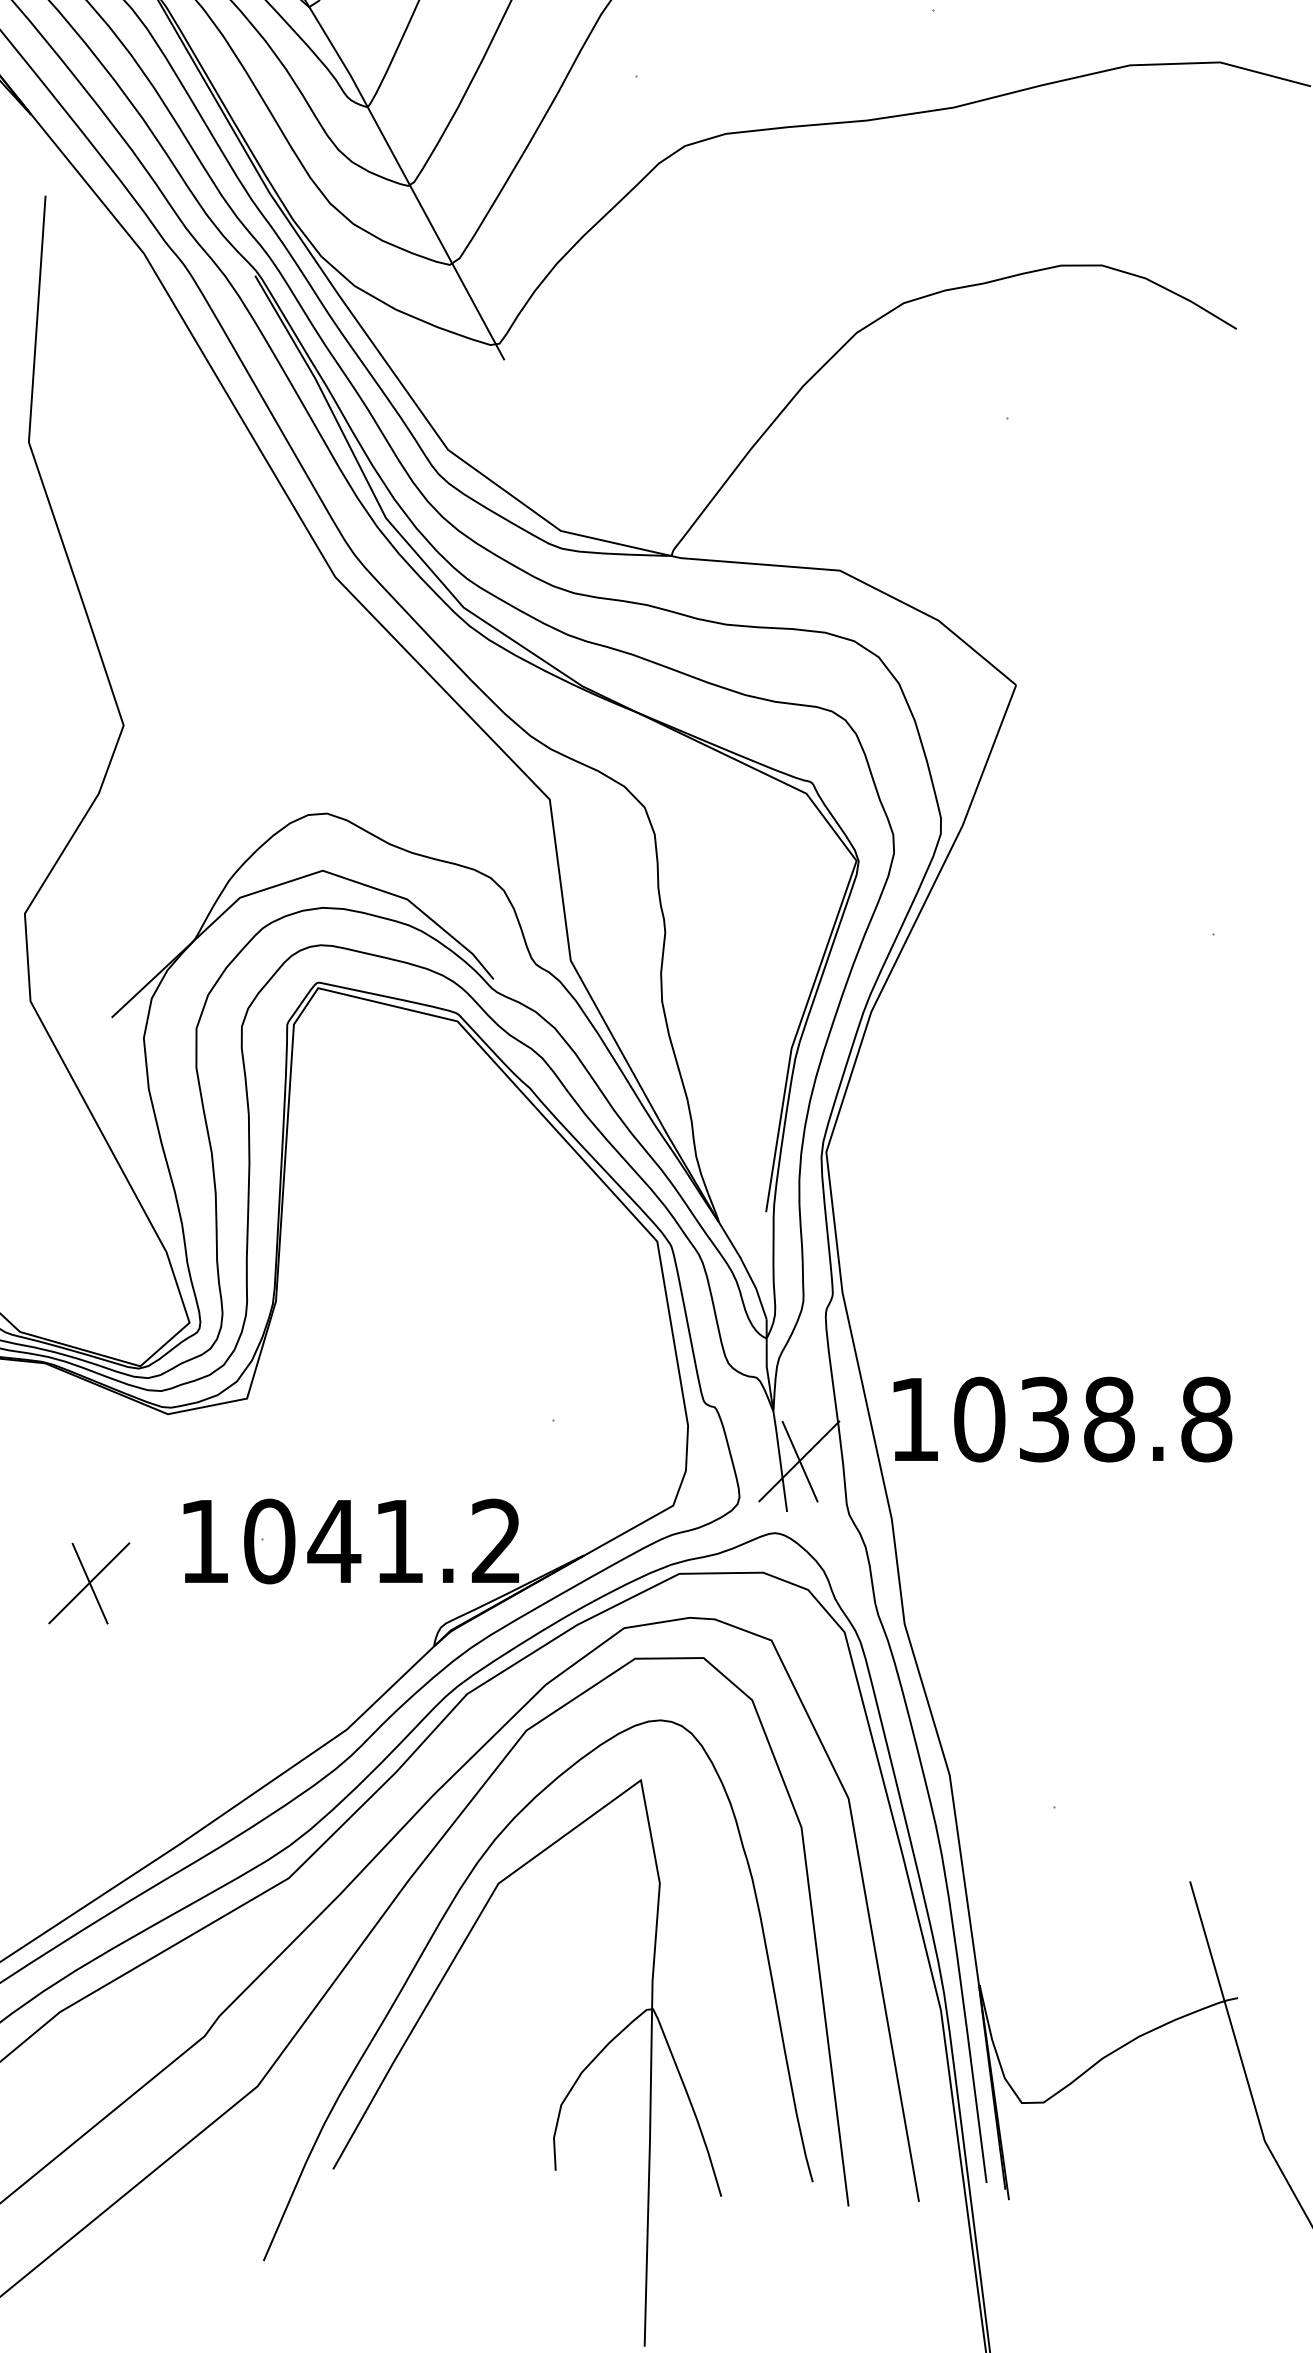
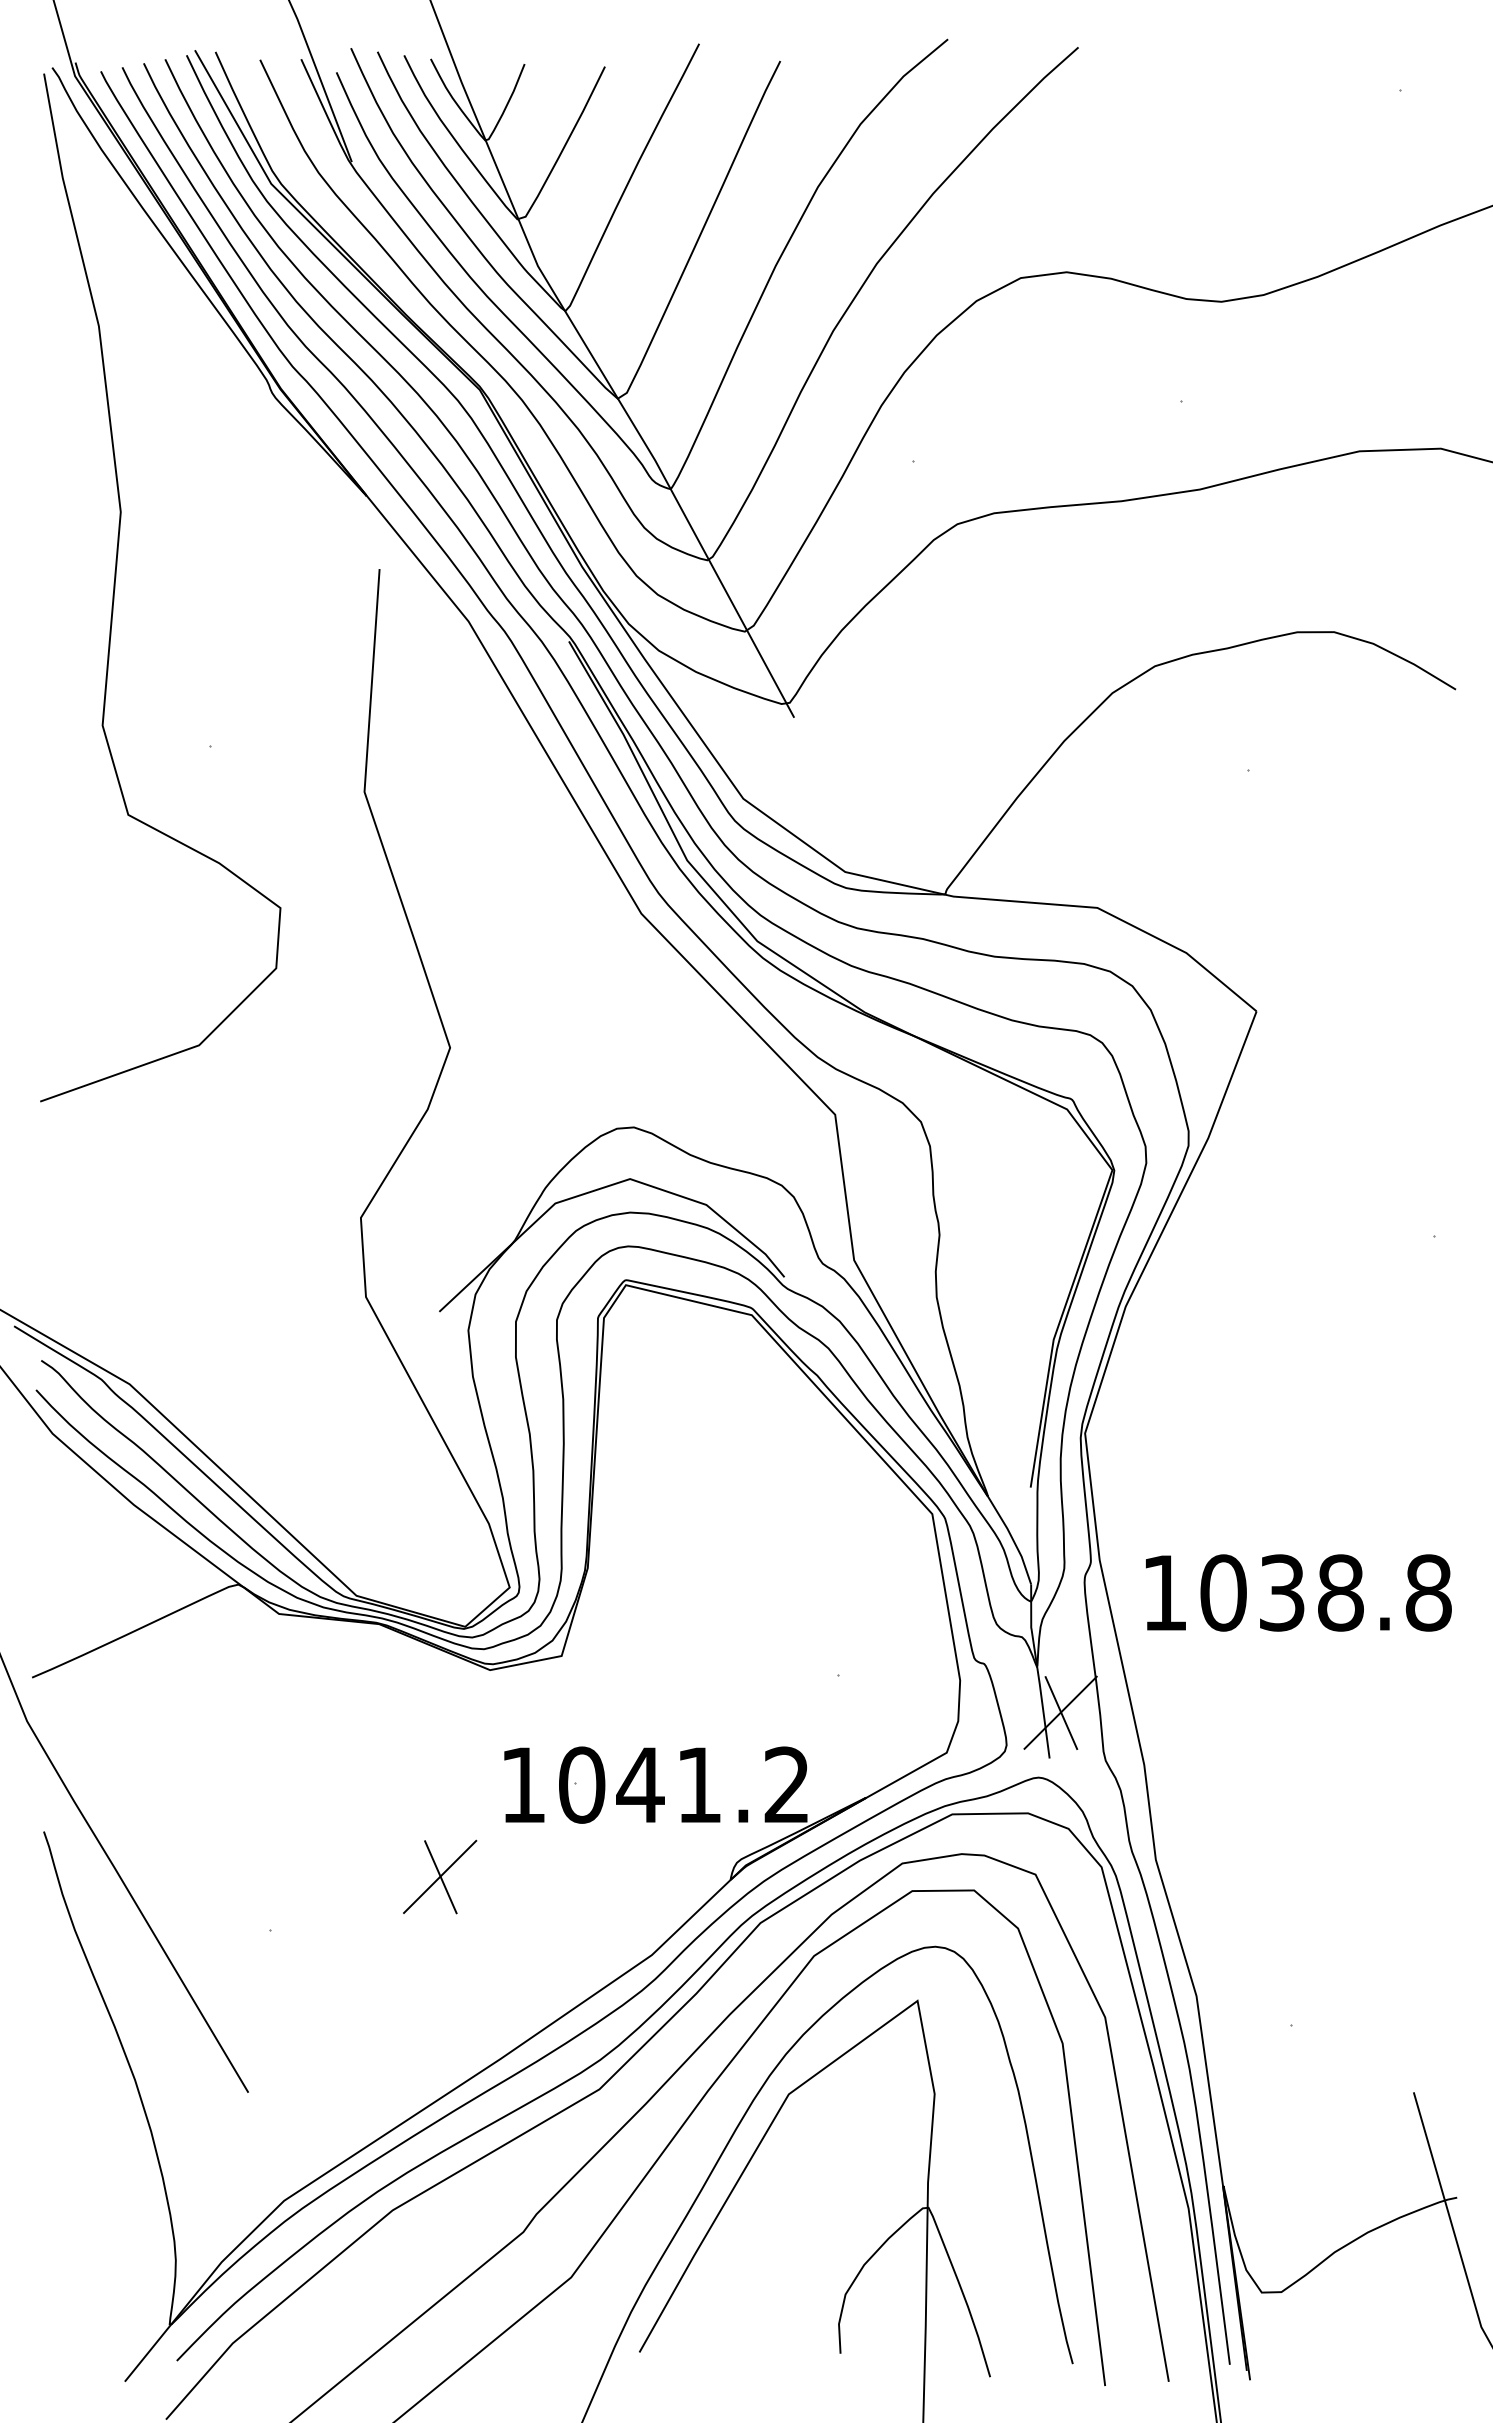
text: (1062, 1419) -> (1298, 1592), moved
part: (89, 1582) -> (440, 1876), moved

